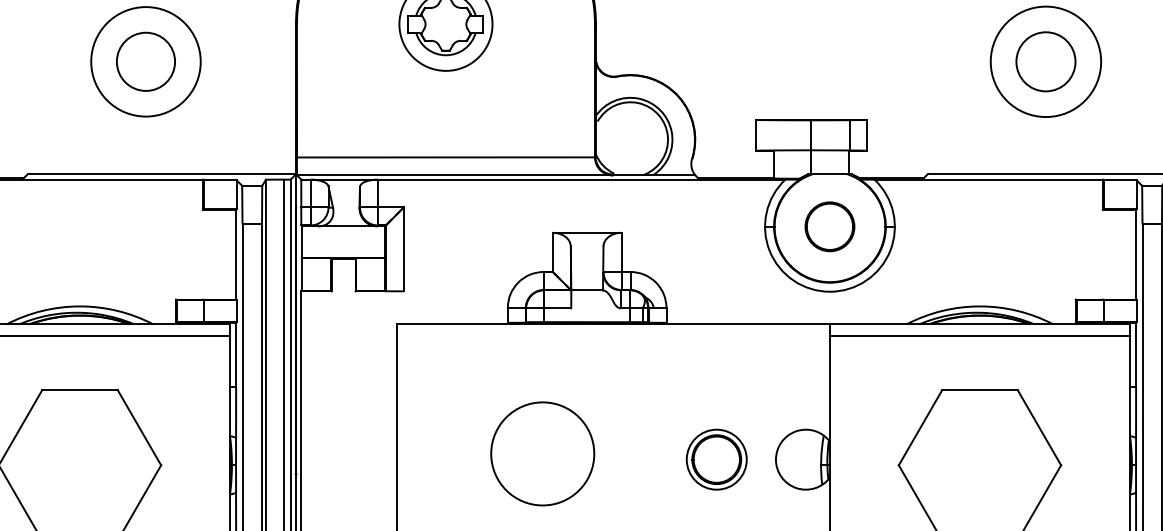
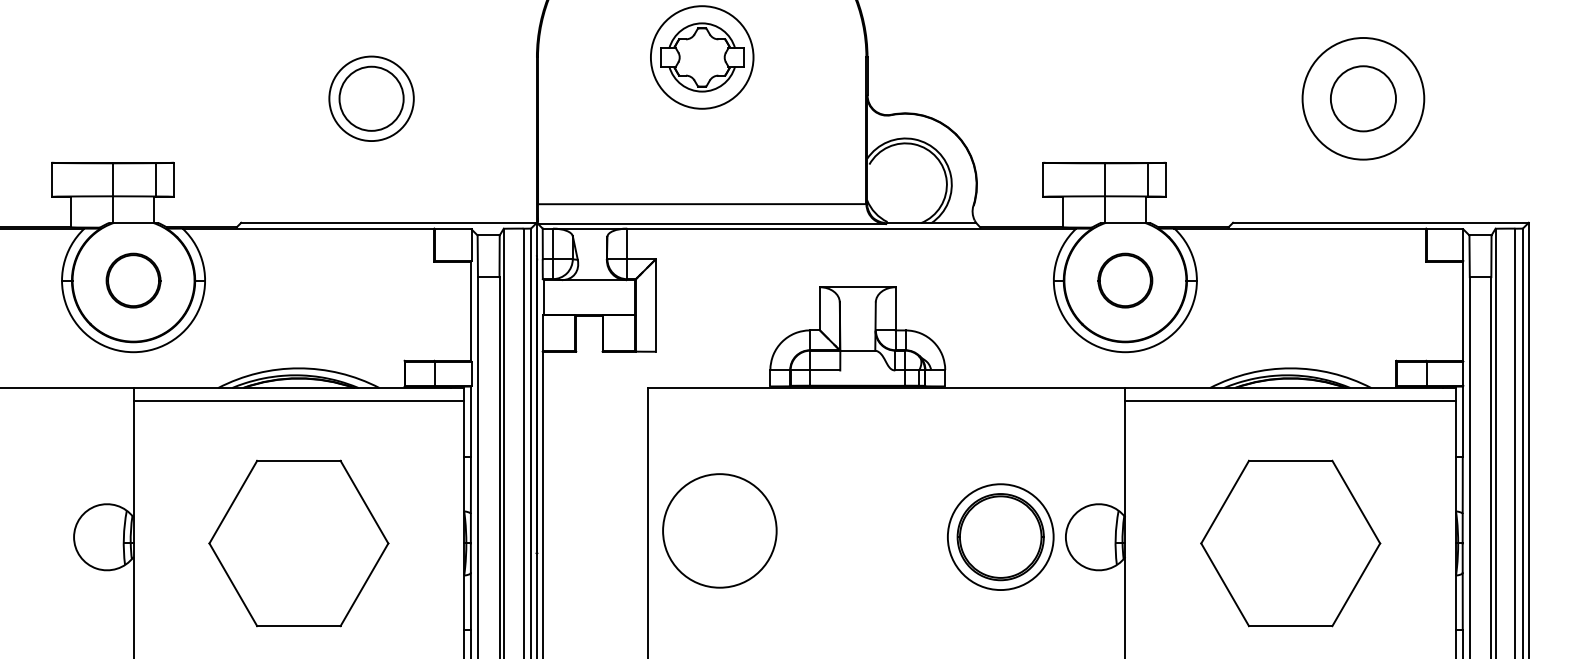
circle: (145, 61) -> (371, 98), size x0.7
circle: (542, 453) -> (719, 530), moved
part: (716, 459) -> (1000, 537), size x1.6

